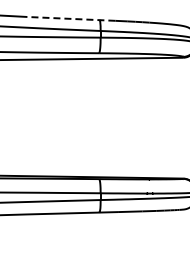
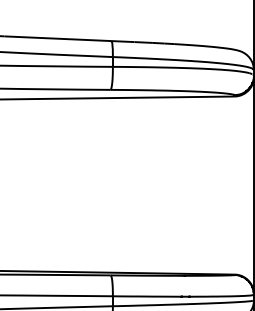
line: (70, 18) -> (68, 38), dashed -> solid

